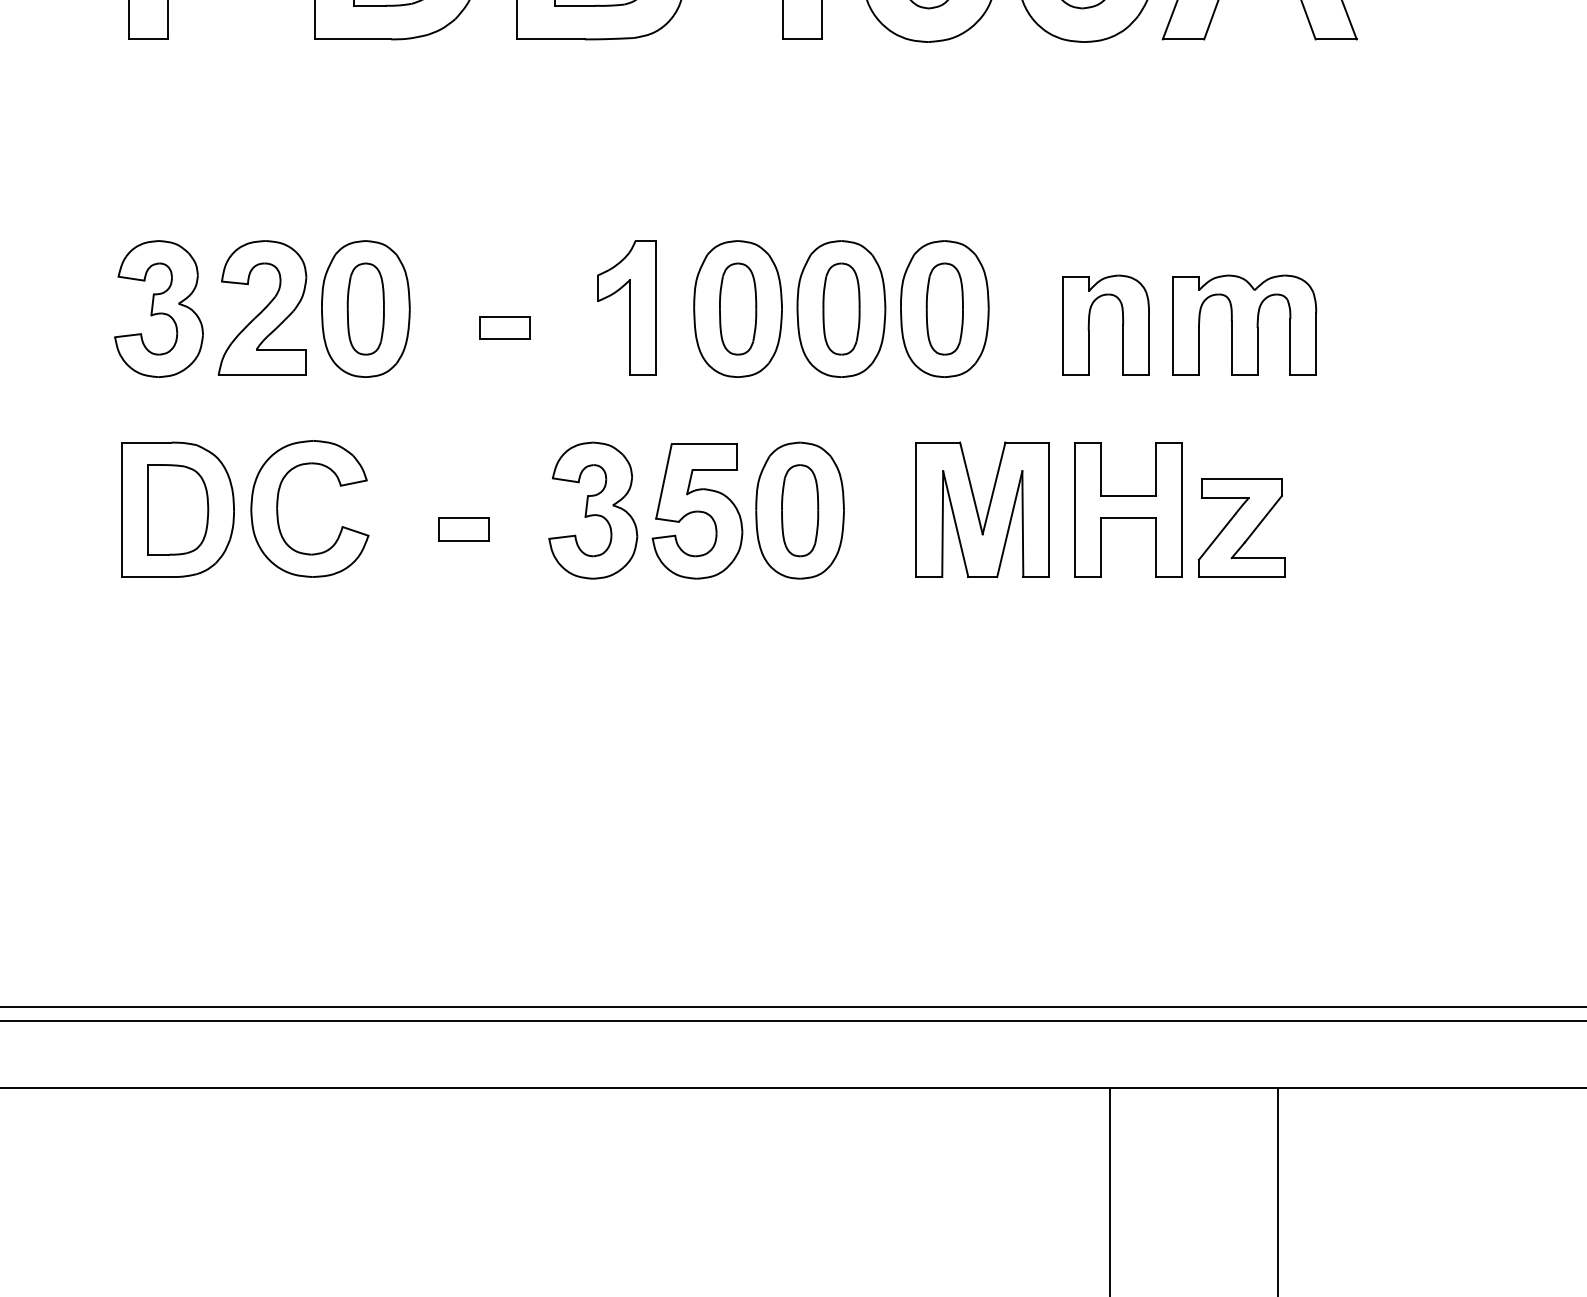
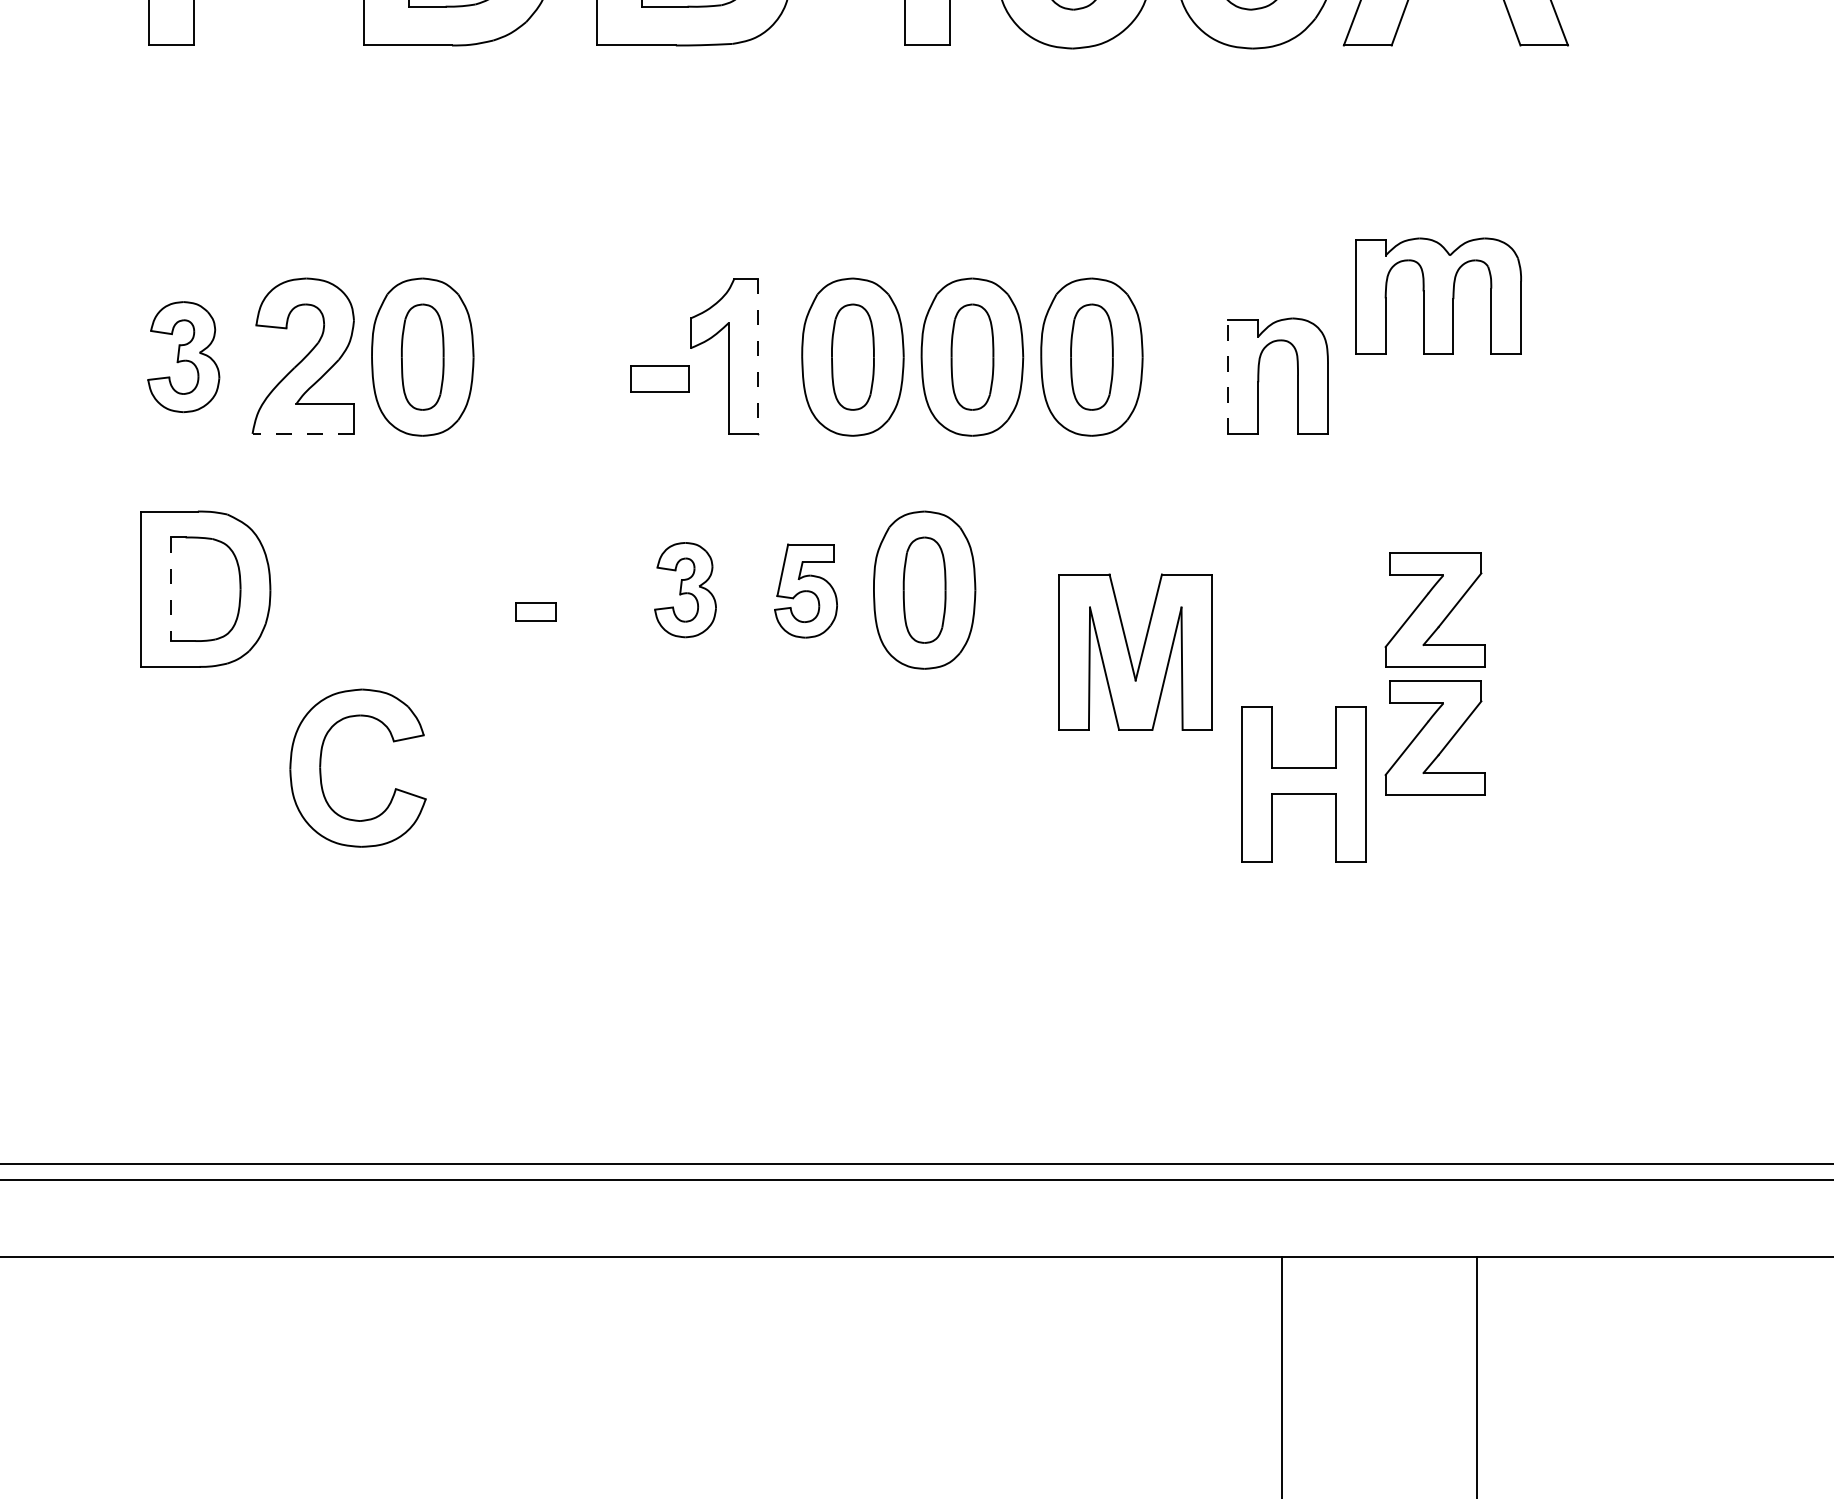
part: (158, 308) -> (183, 356), size x0.7
line: (656, 308) -> (758, 356), solid -> dashed
part: (1244, 324) -> (1438, 295), moved
line: (1063, 326) -> (1228, 377), solid -> dashed
part: (504, 327) -> (659, 378), moved
line: (262, 375) -> (303, 433), solid -> dashed
part: (278, 508) -> (321, 767), moved
part: (982, 509) -> (1135, 651), moved
line: (147, 510) -> (170, 589), solid -> dashed
part: (593, 510) -> (685, 589), size x0.6
part: (697, 510) -> (805, 590), size x0.6
part: (1127, 510) -> (1303, 784), moved
part: (463, 529) -> (535, 611), size x0.7
part: (1241, 638) -> (1434, 737), added

